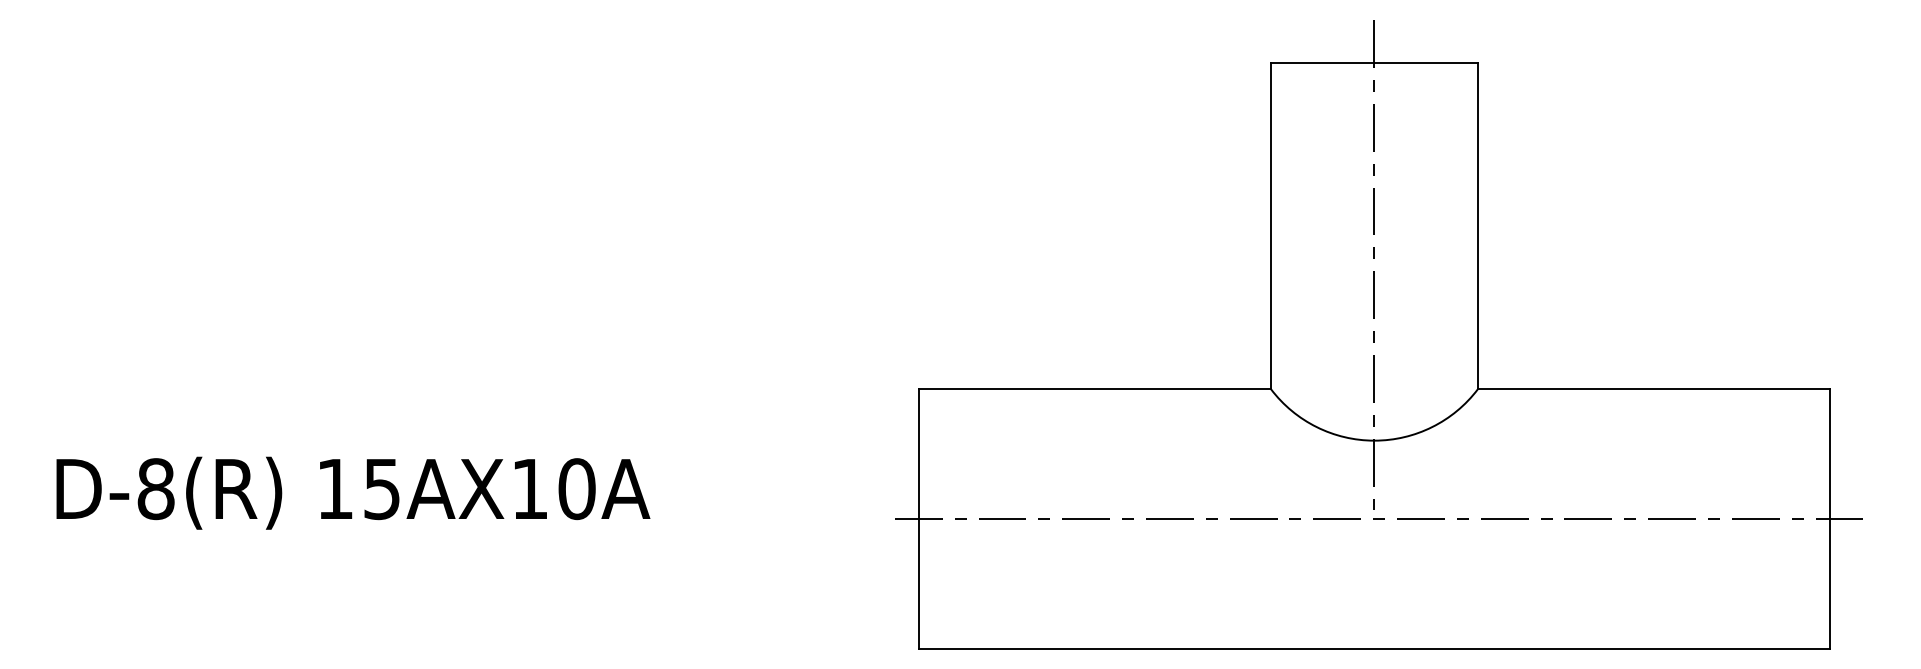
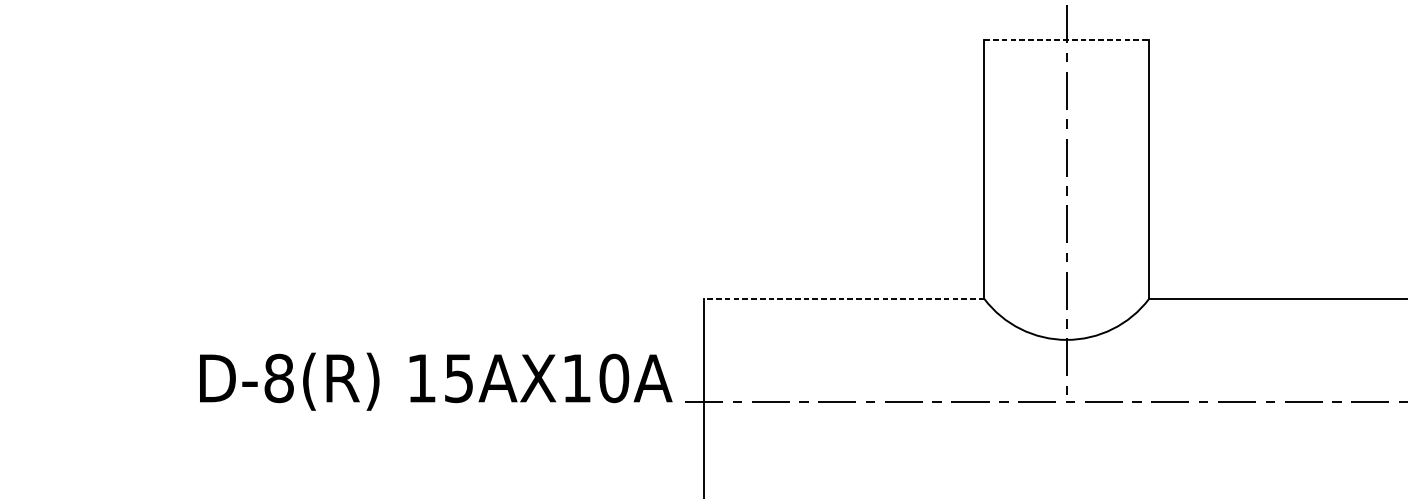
line: (1374, 63) -> (1066, 39), solid -> dashed
line: (1094, 389) -> (843, 299), solid -> dashed
text: (353, 492) -> (436, 381), moved

